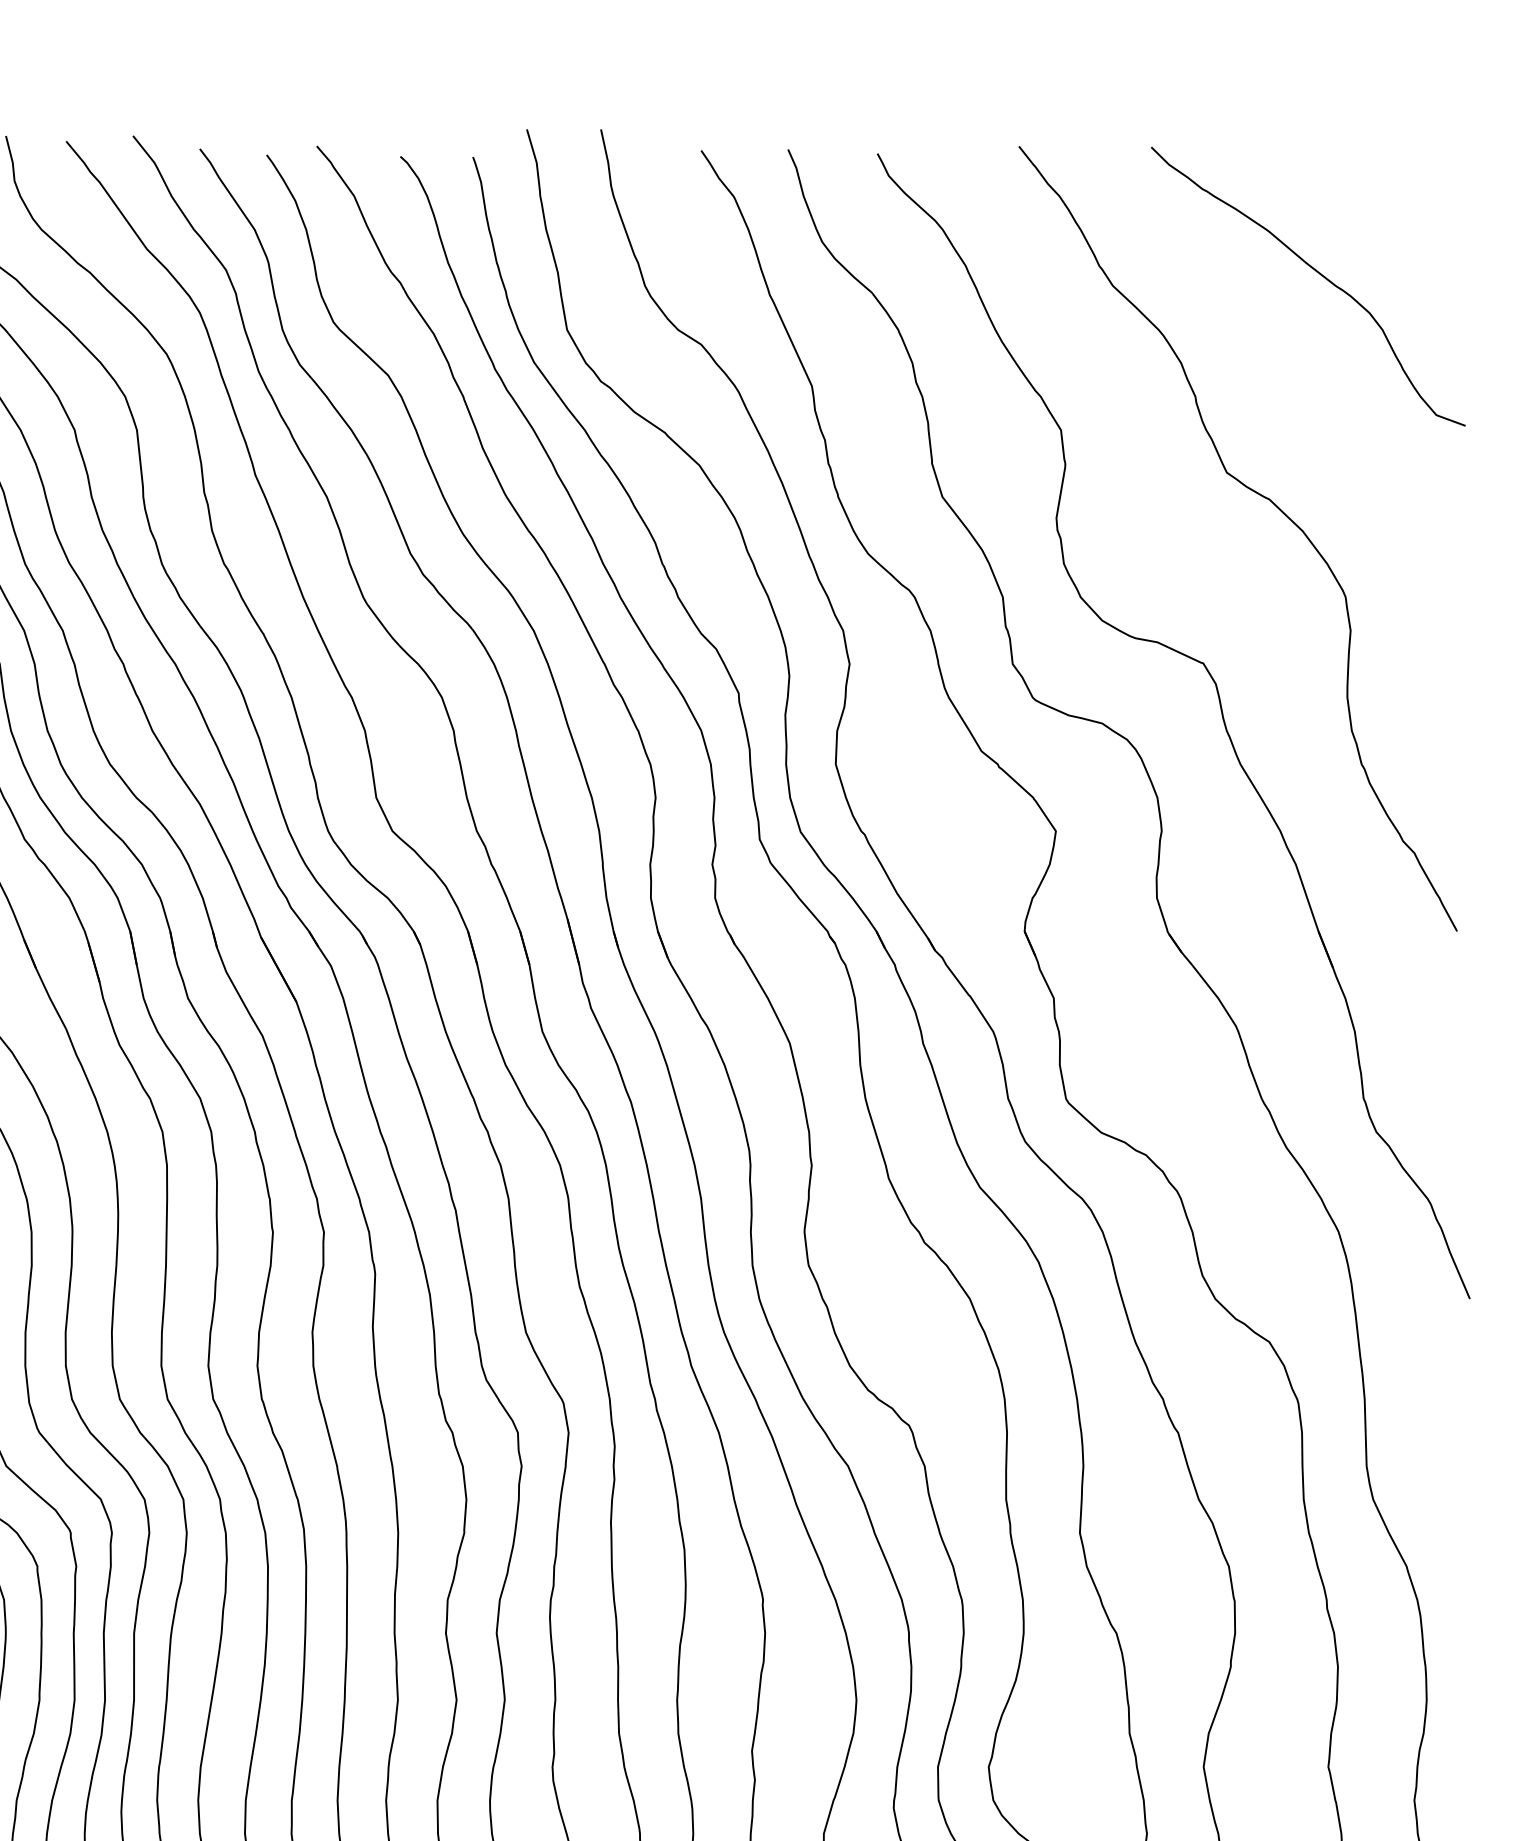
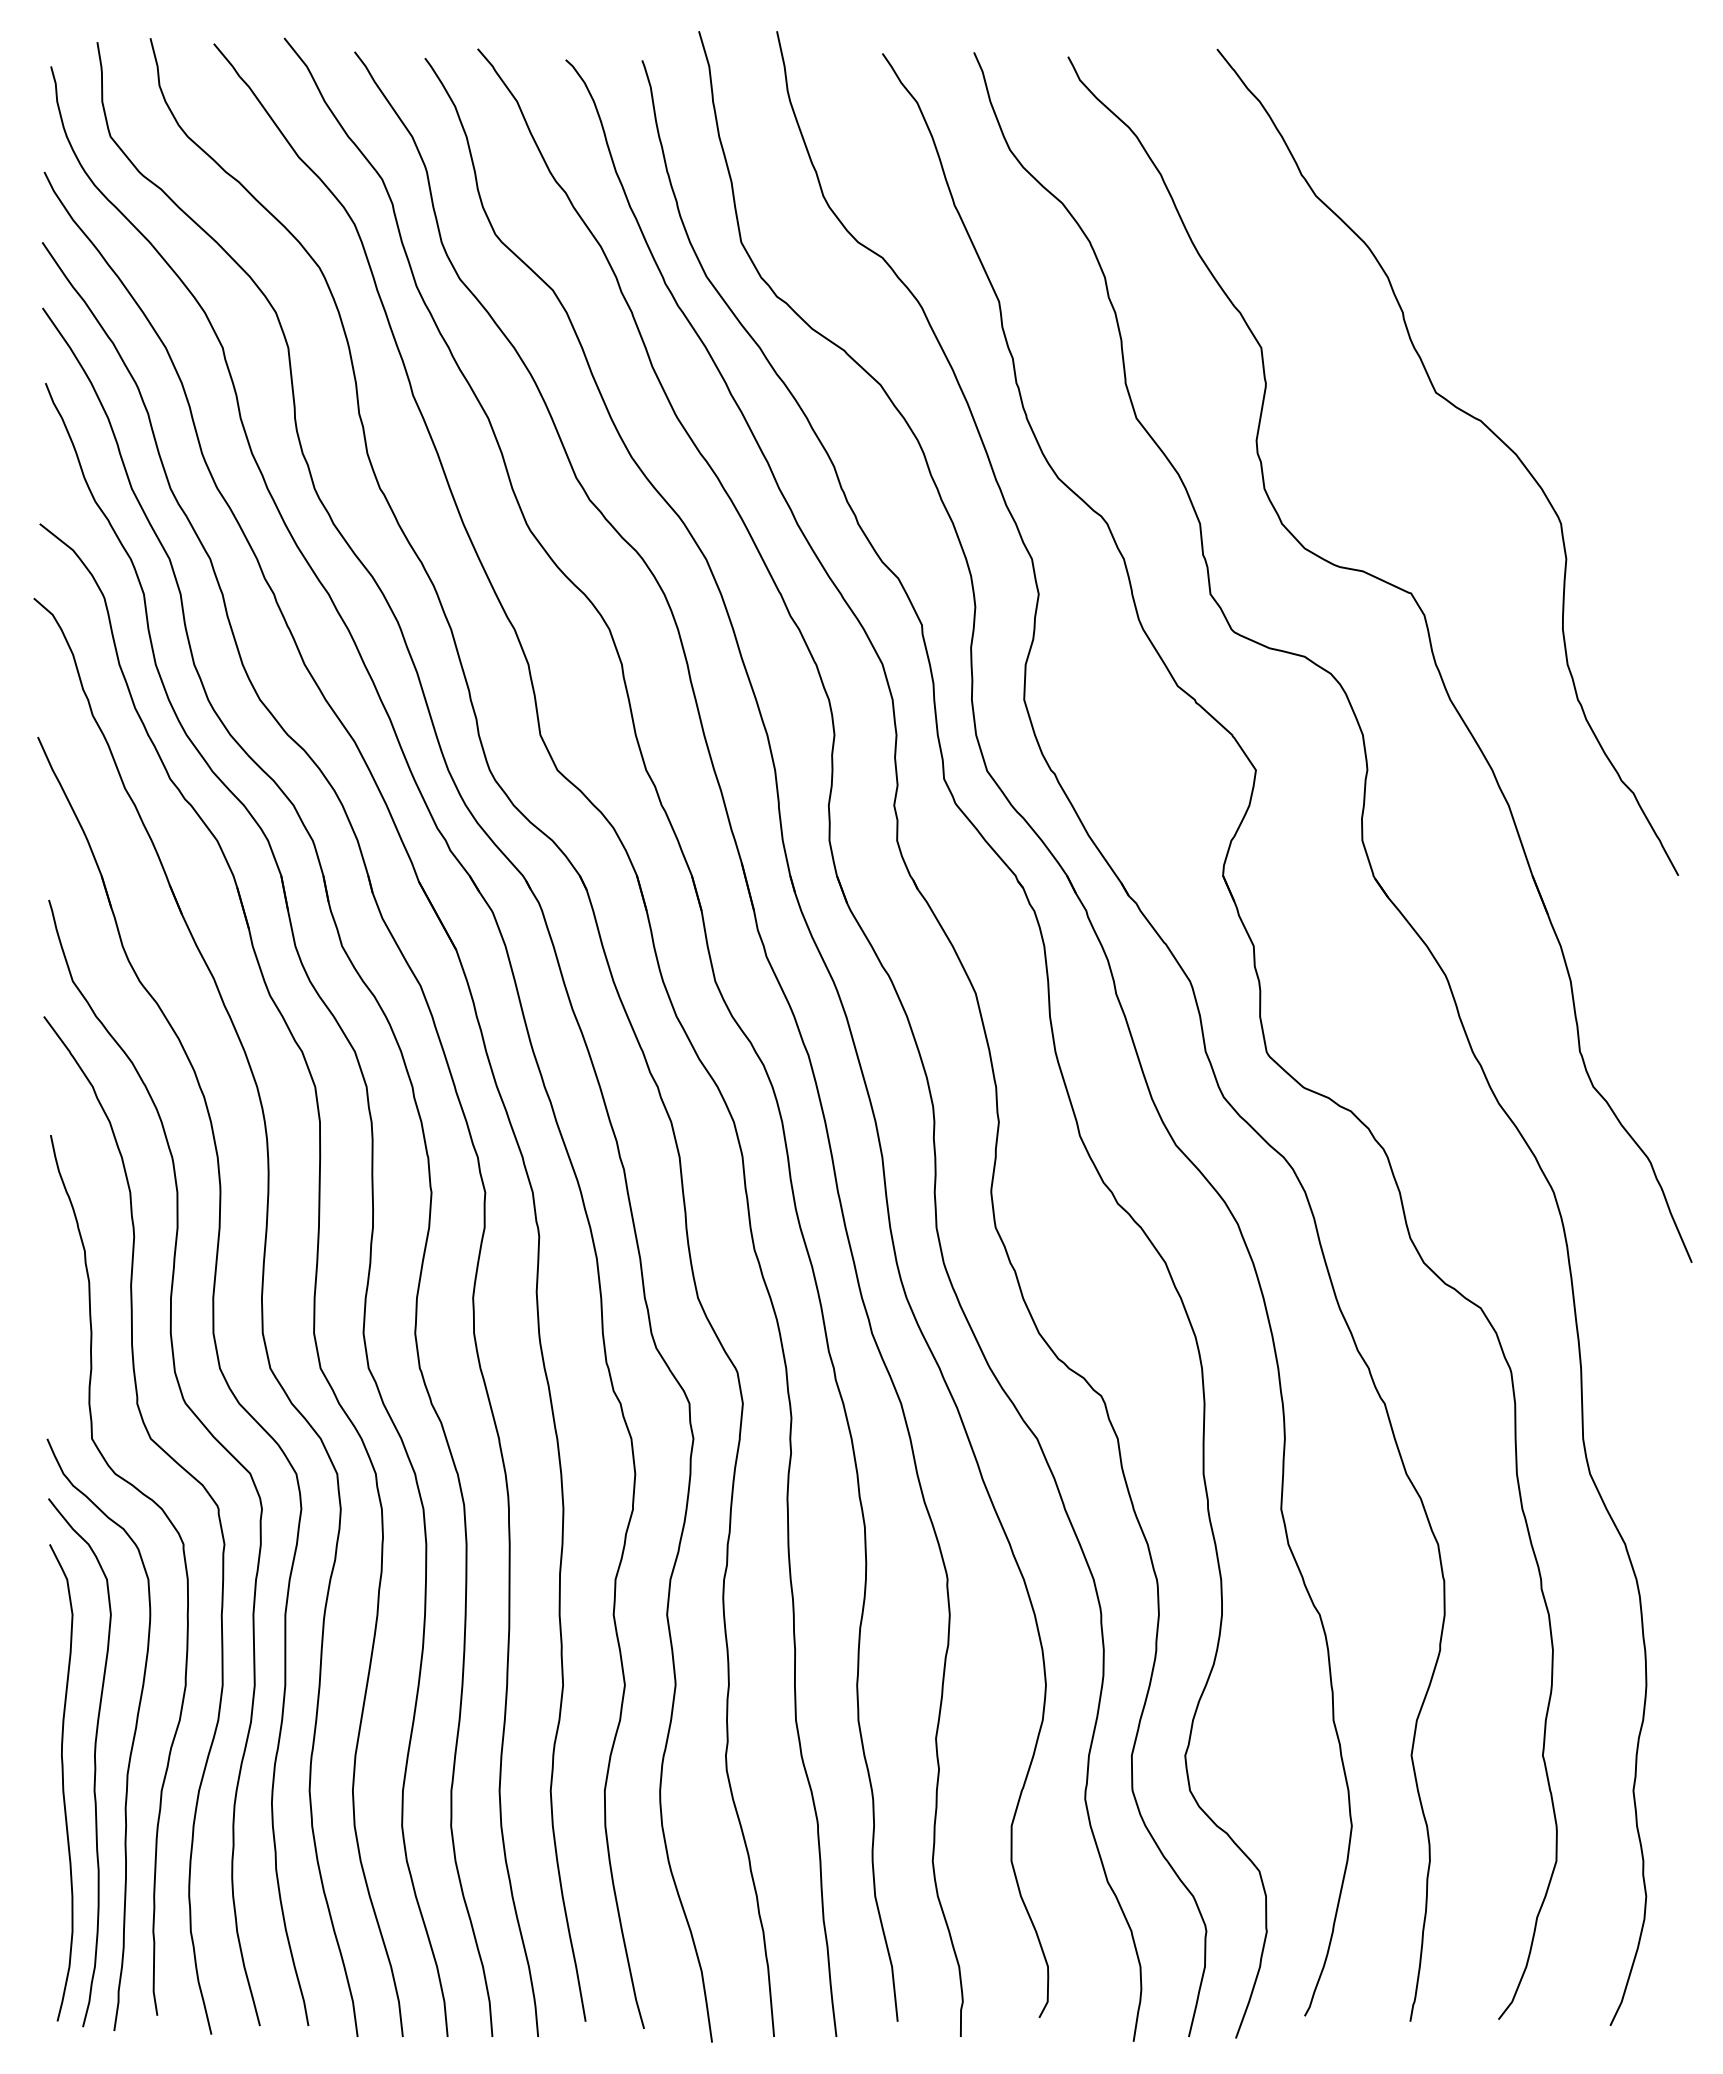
curve: (1318, 274) -> (1532, 183), removed

